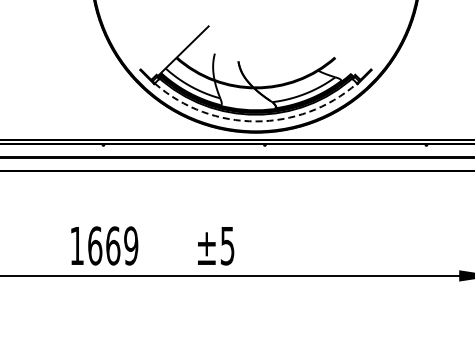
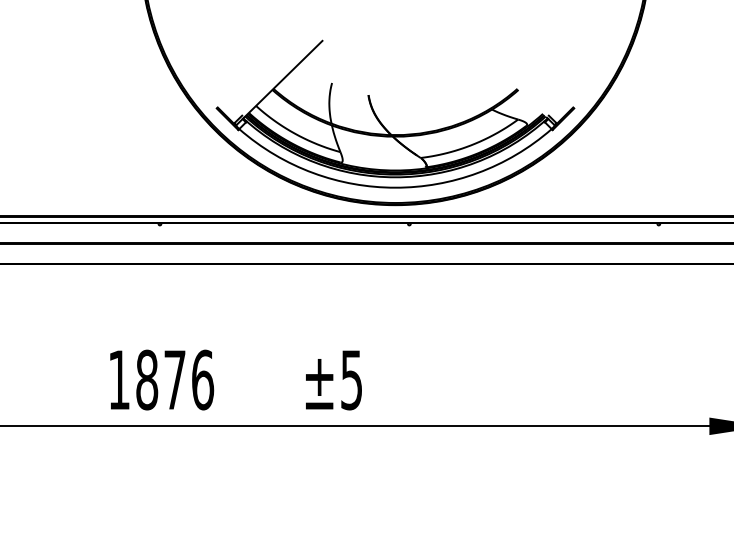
arc: (255, 121) -> (394, 187), dashed -> solid
text: (113, 245) -> (175, 379), 1669 -> 1876

